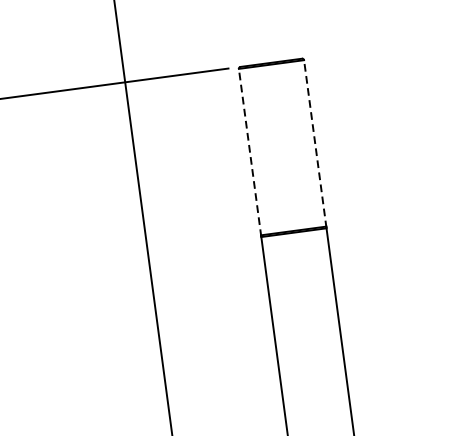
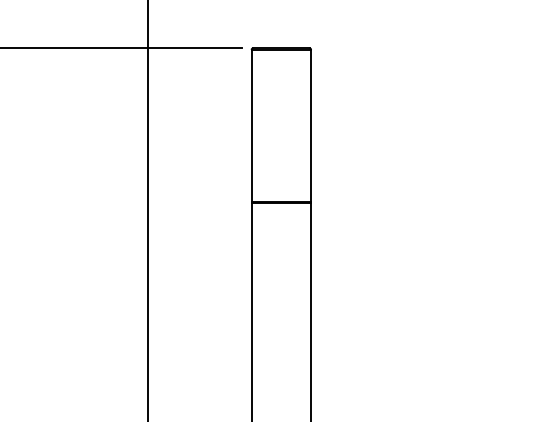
line: (315, 144) -> (311, 126), dashed -> solid
line: (249, 152) -> (251, 126), dashed -> solid

